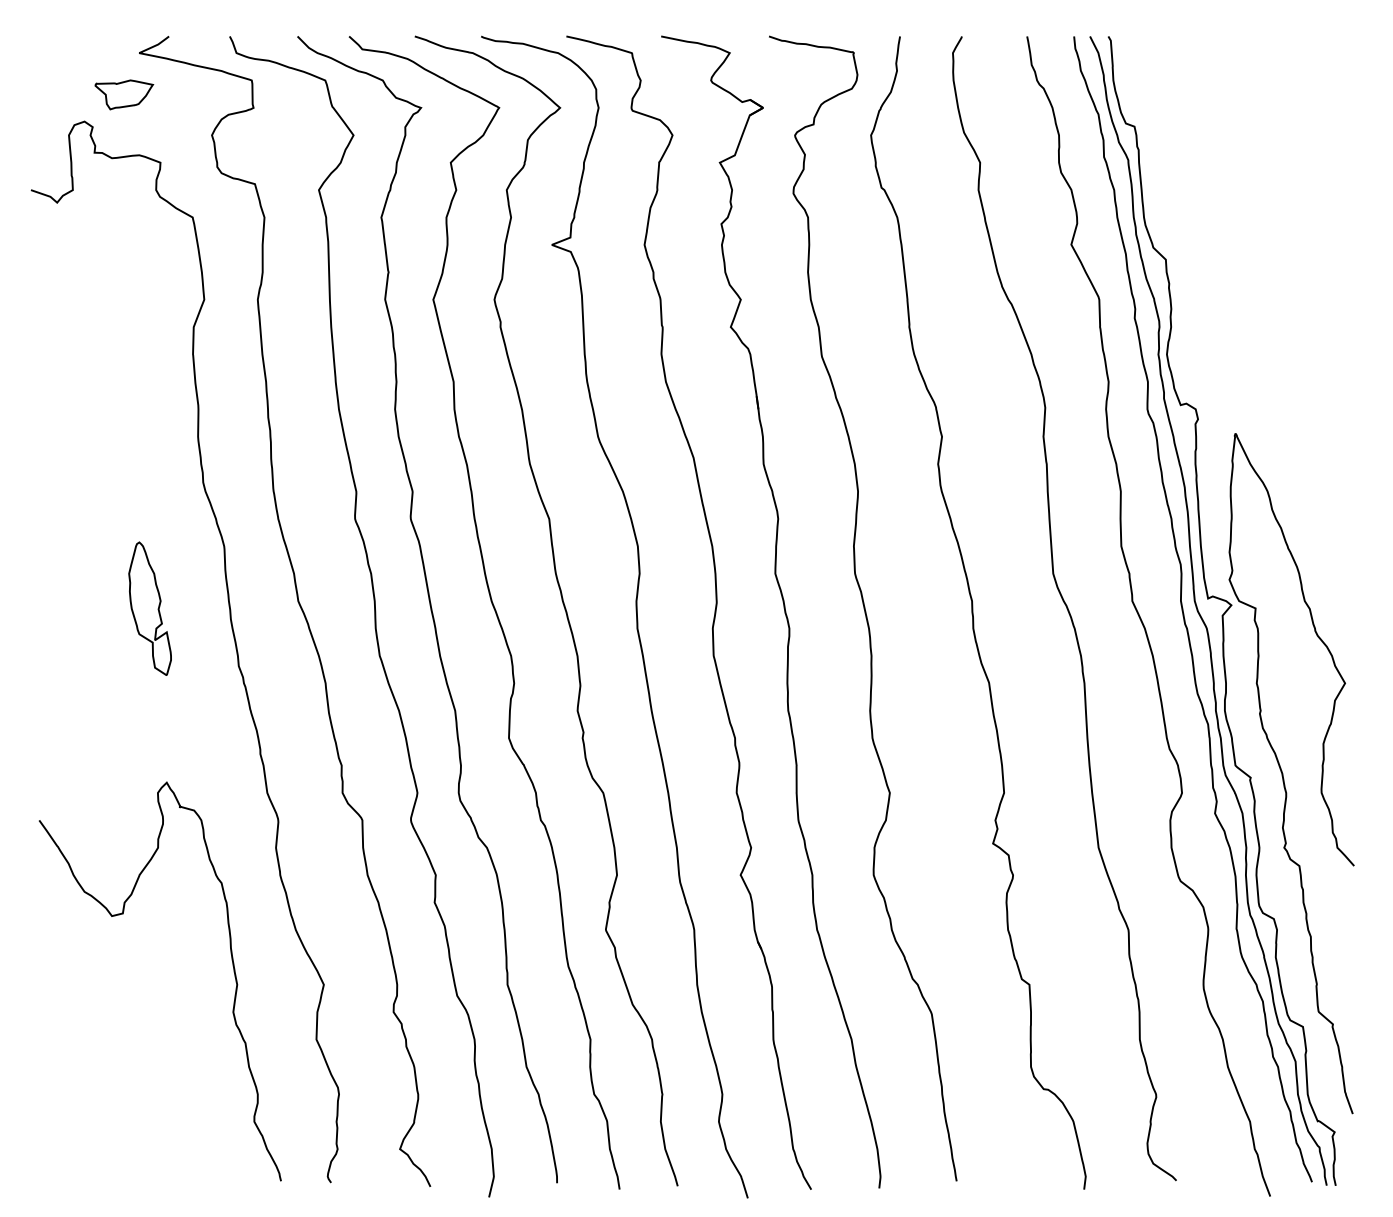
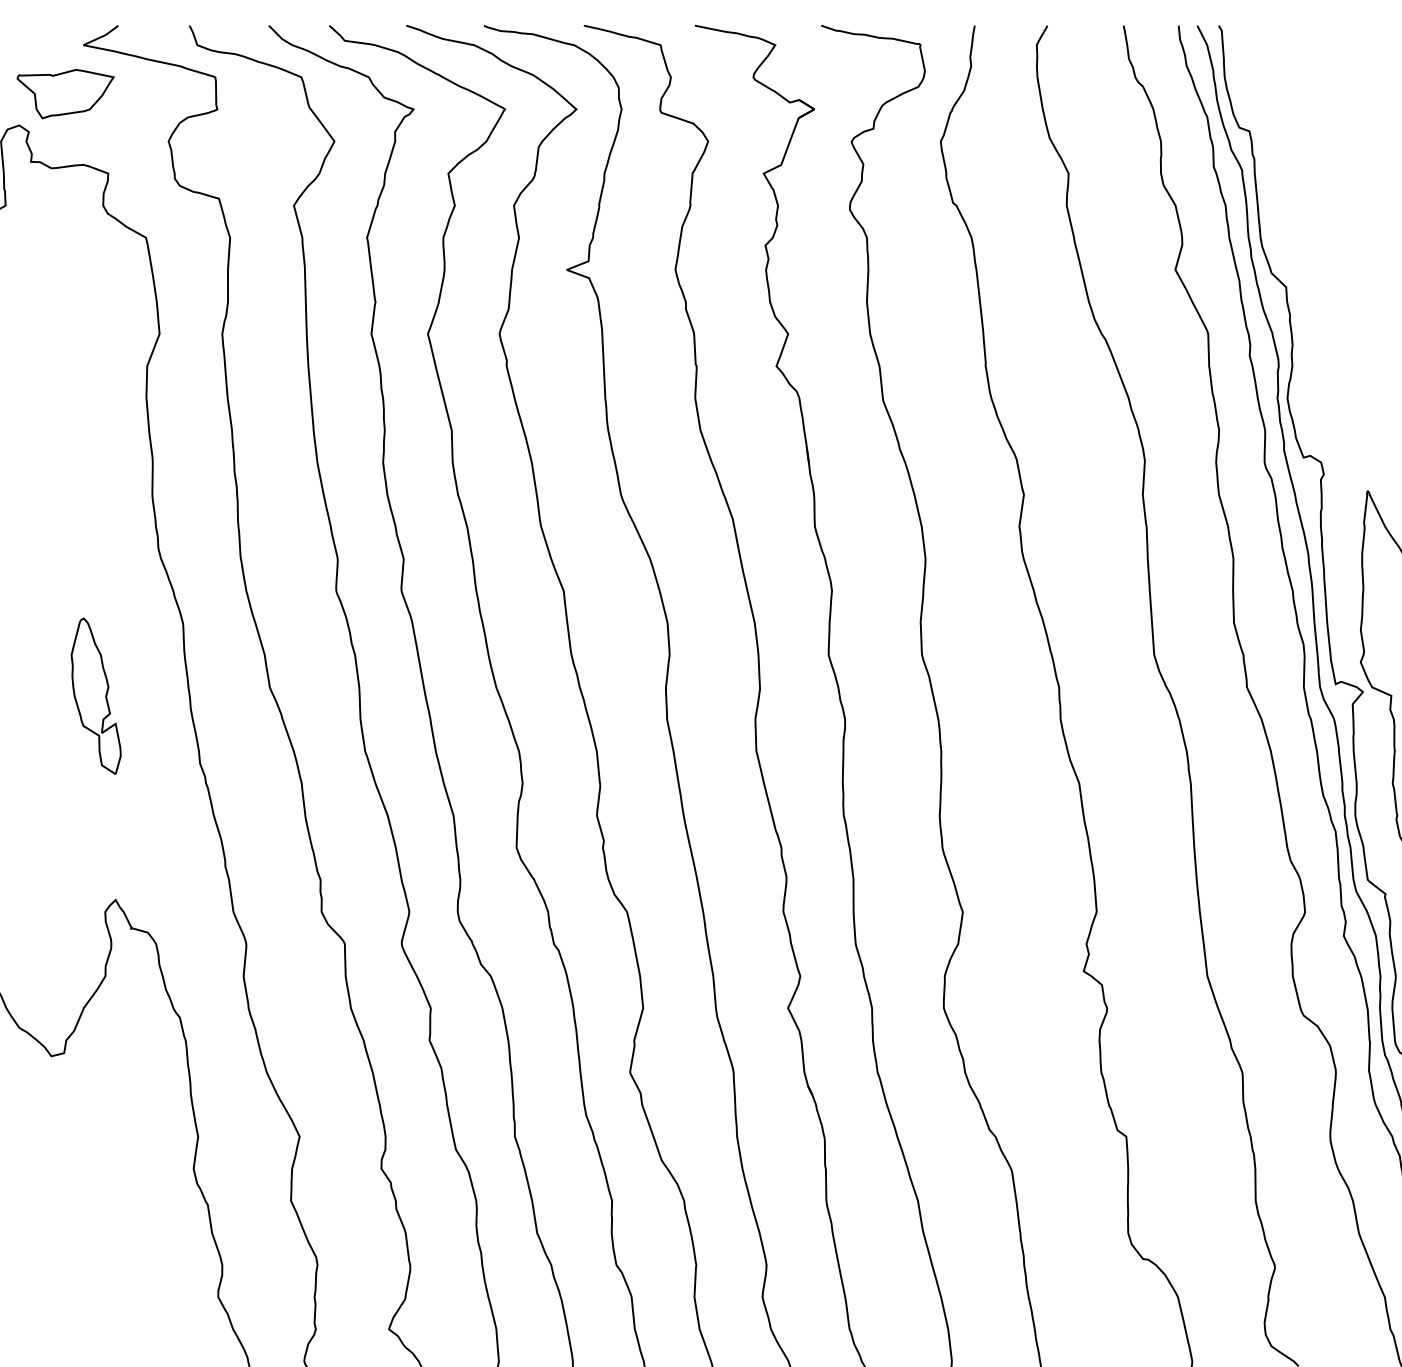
part: (124, 94) -> (66, 93), size x1.43

